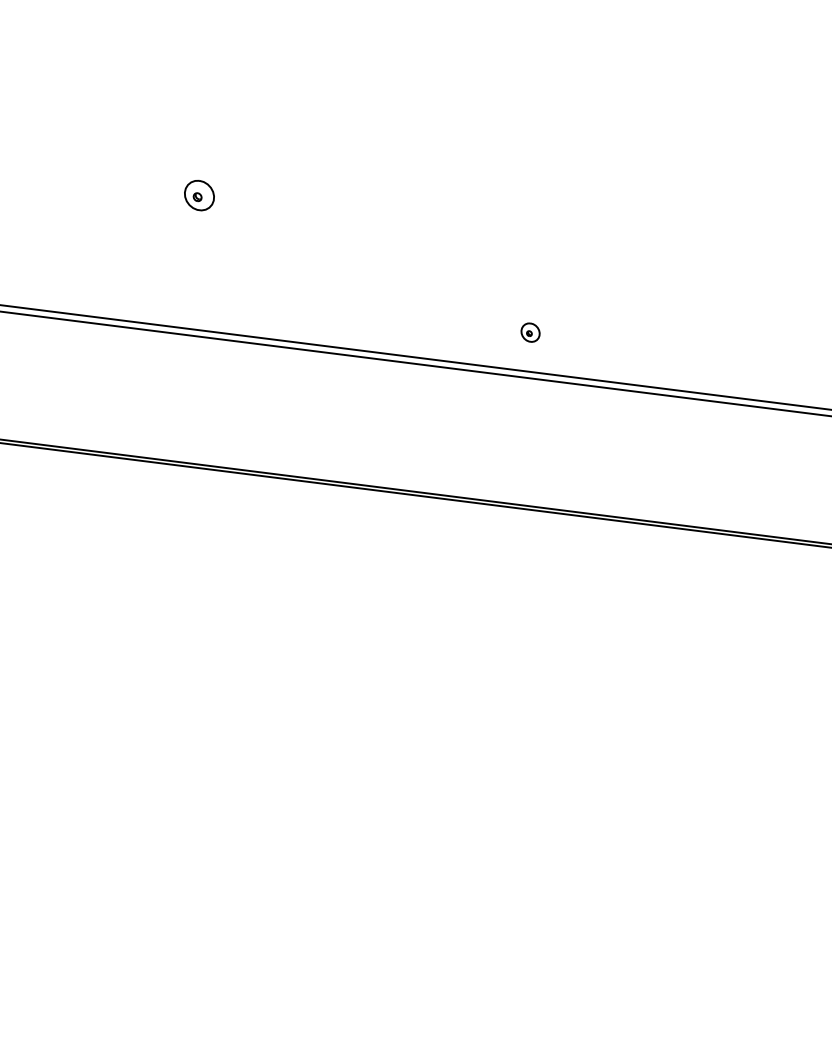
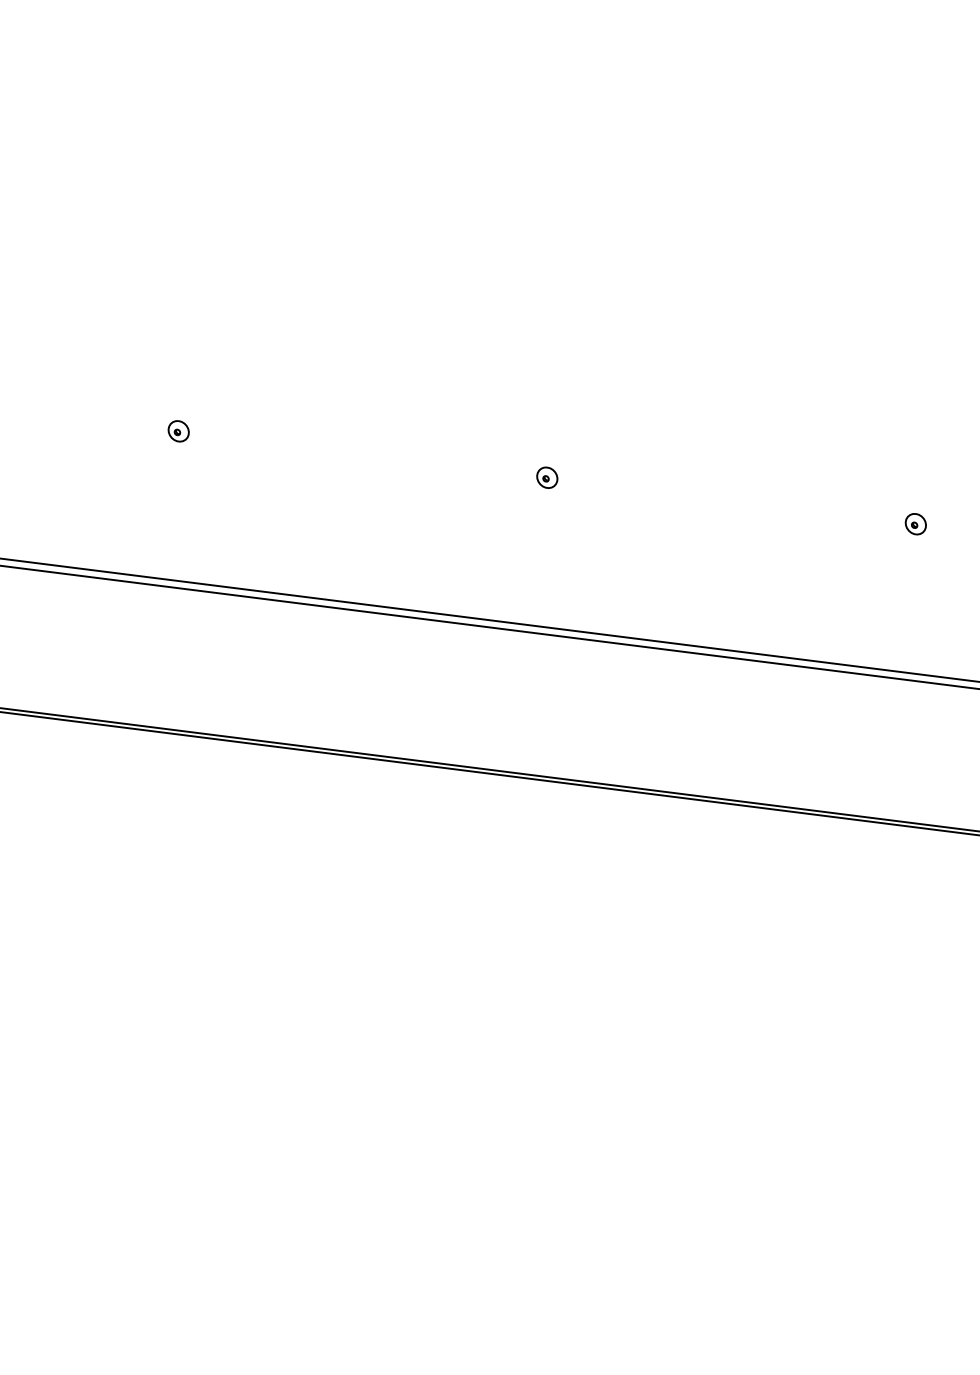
part: (199, 195) -> (178, 431), size x0.62
part: (530, 332) -> (547, 477), moved

